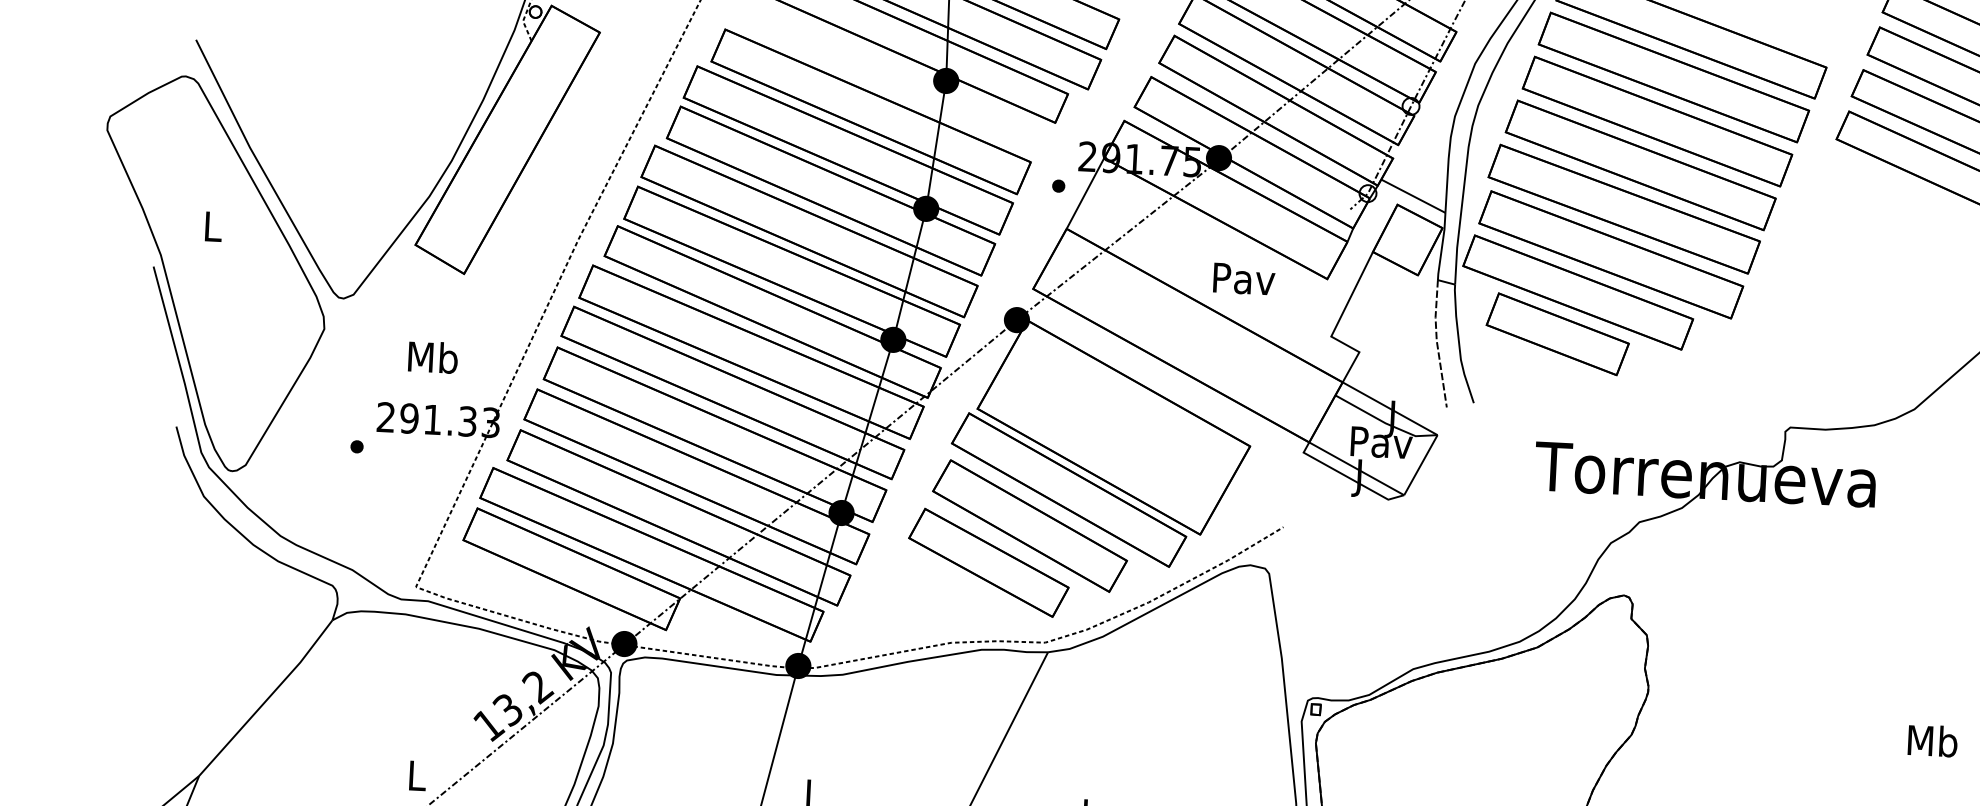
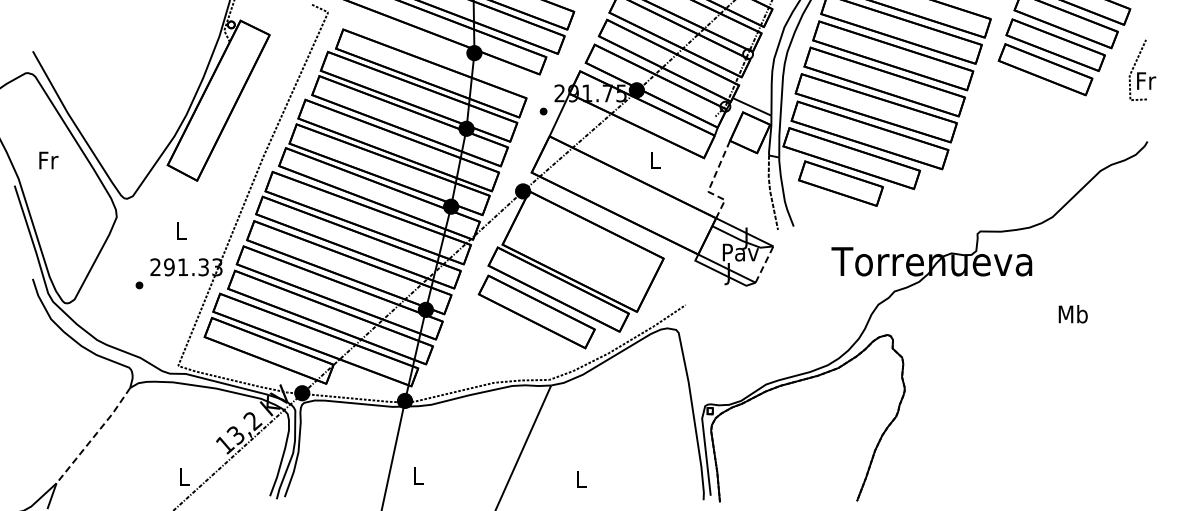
text: (213, 226) -> (48, 160), L -> Fr
text: (1244, 278) -> (655, 160), Pav -> L
line: (1335, 326) -> (710, 185), solid -> dashed
text: (433, 357) -> (181, 230), Mb -> L
line: (1420, 465) -> (764, 264), solid -> dashed
part: (988, 562) -> (513, 334), removed
line: (267, 699) -> (94, 436), solid -> dashed
text: (1931, 741) -> (1072, 314), moved

